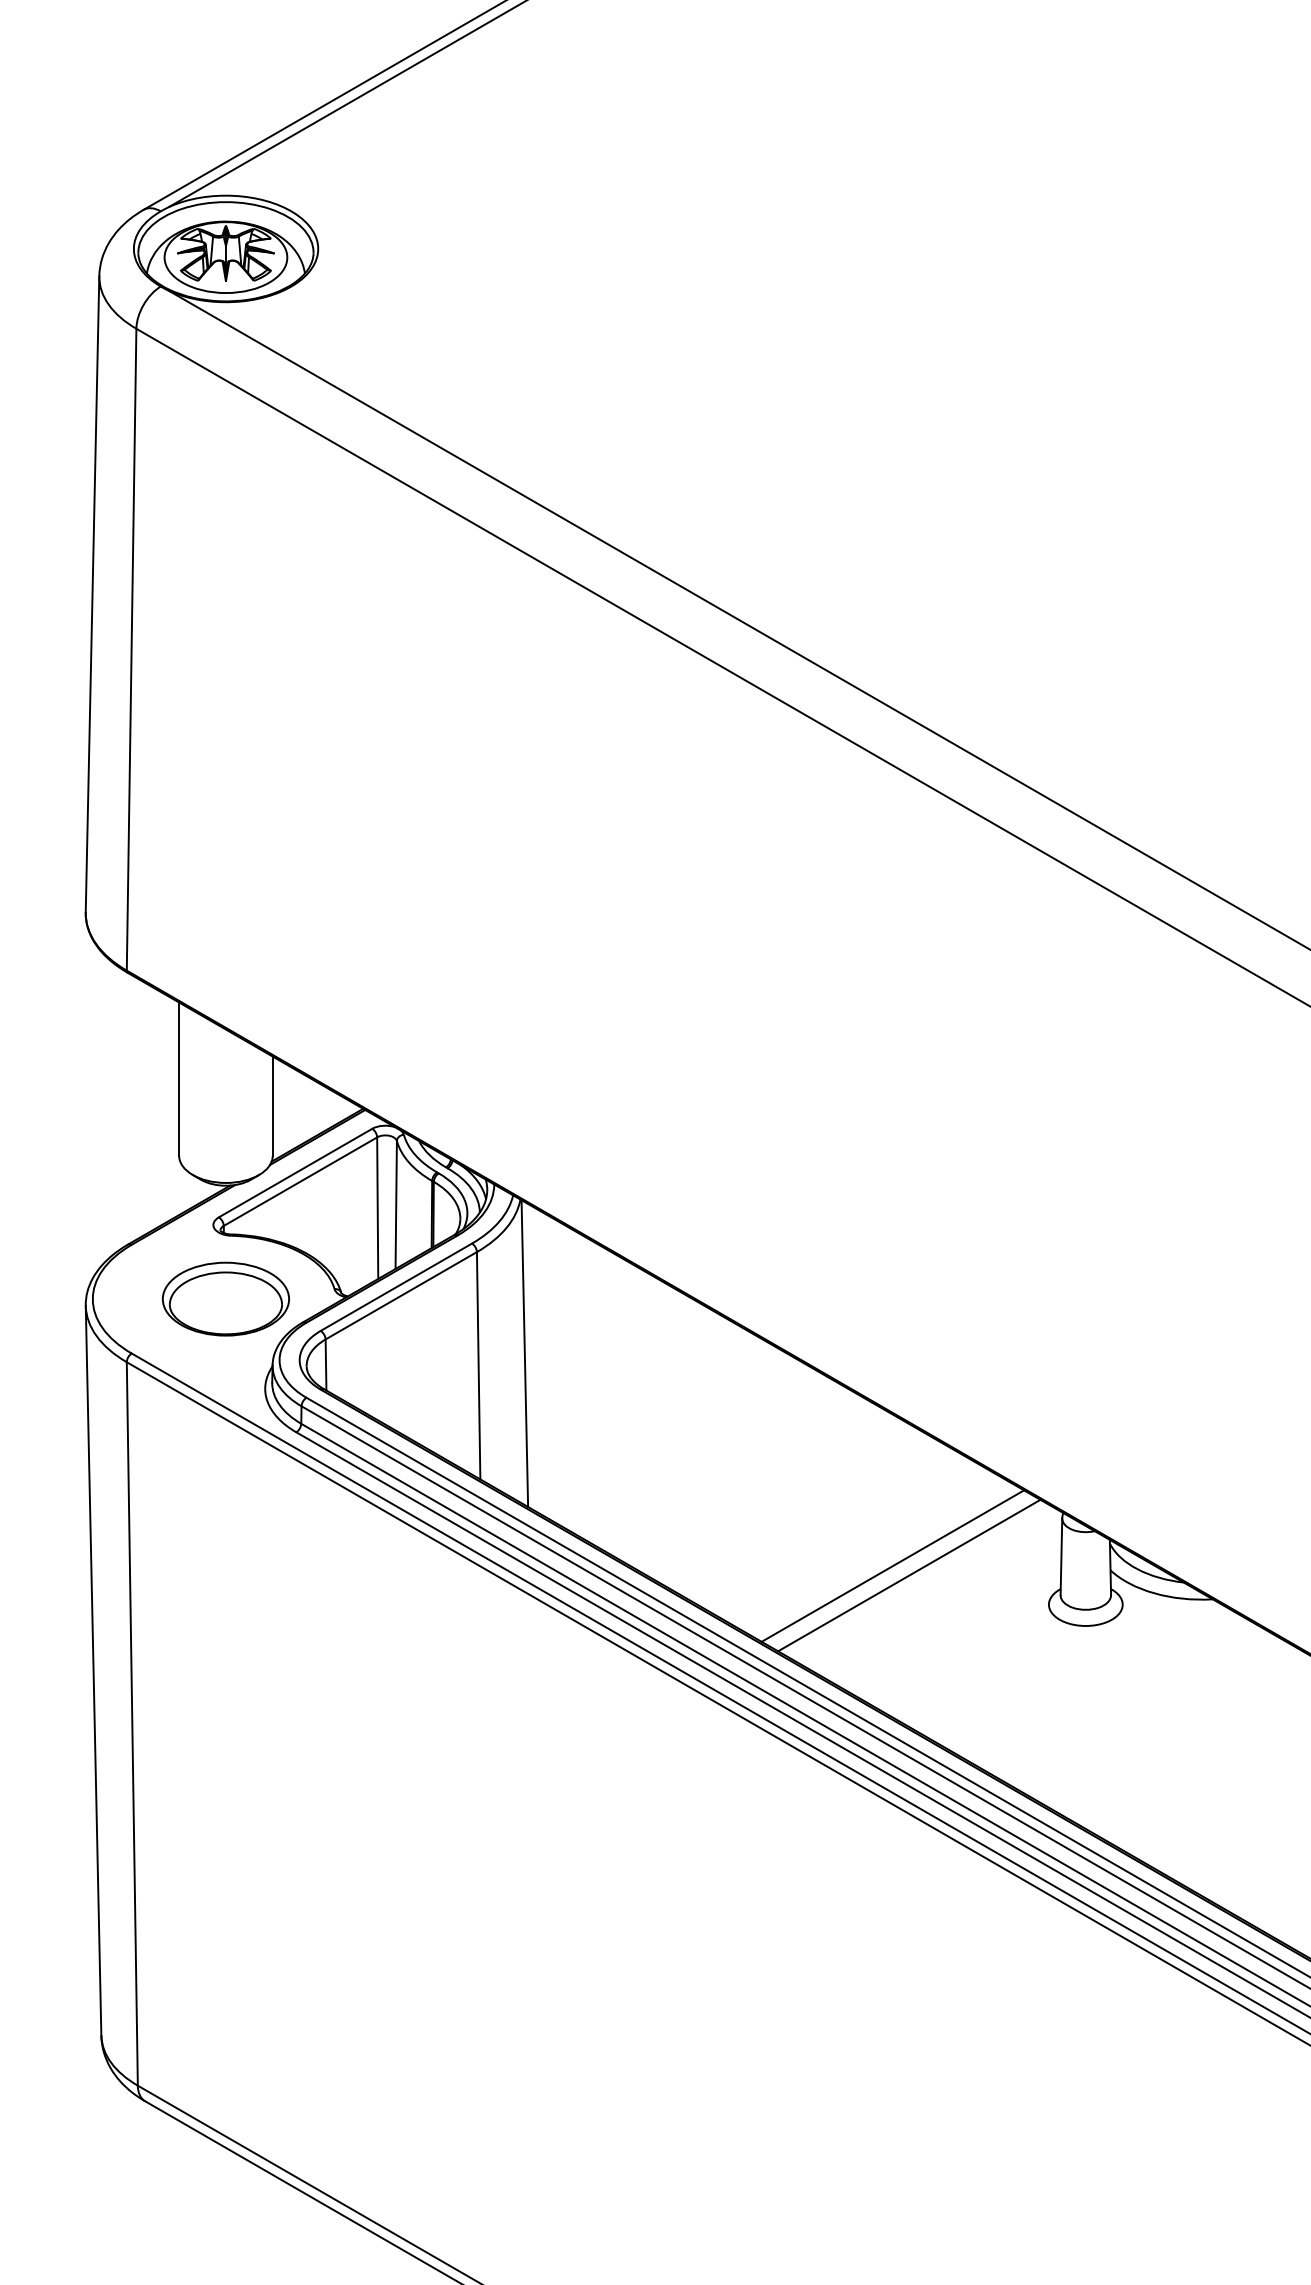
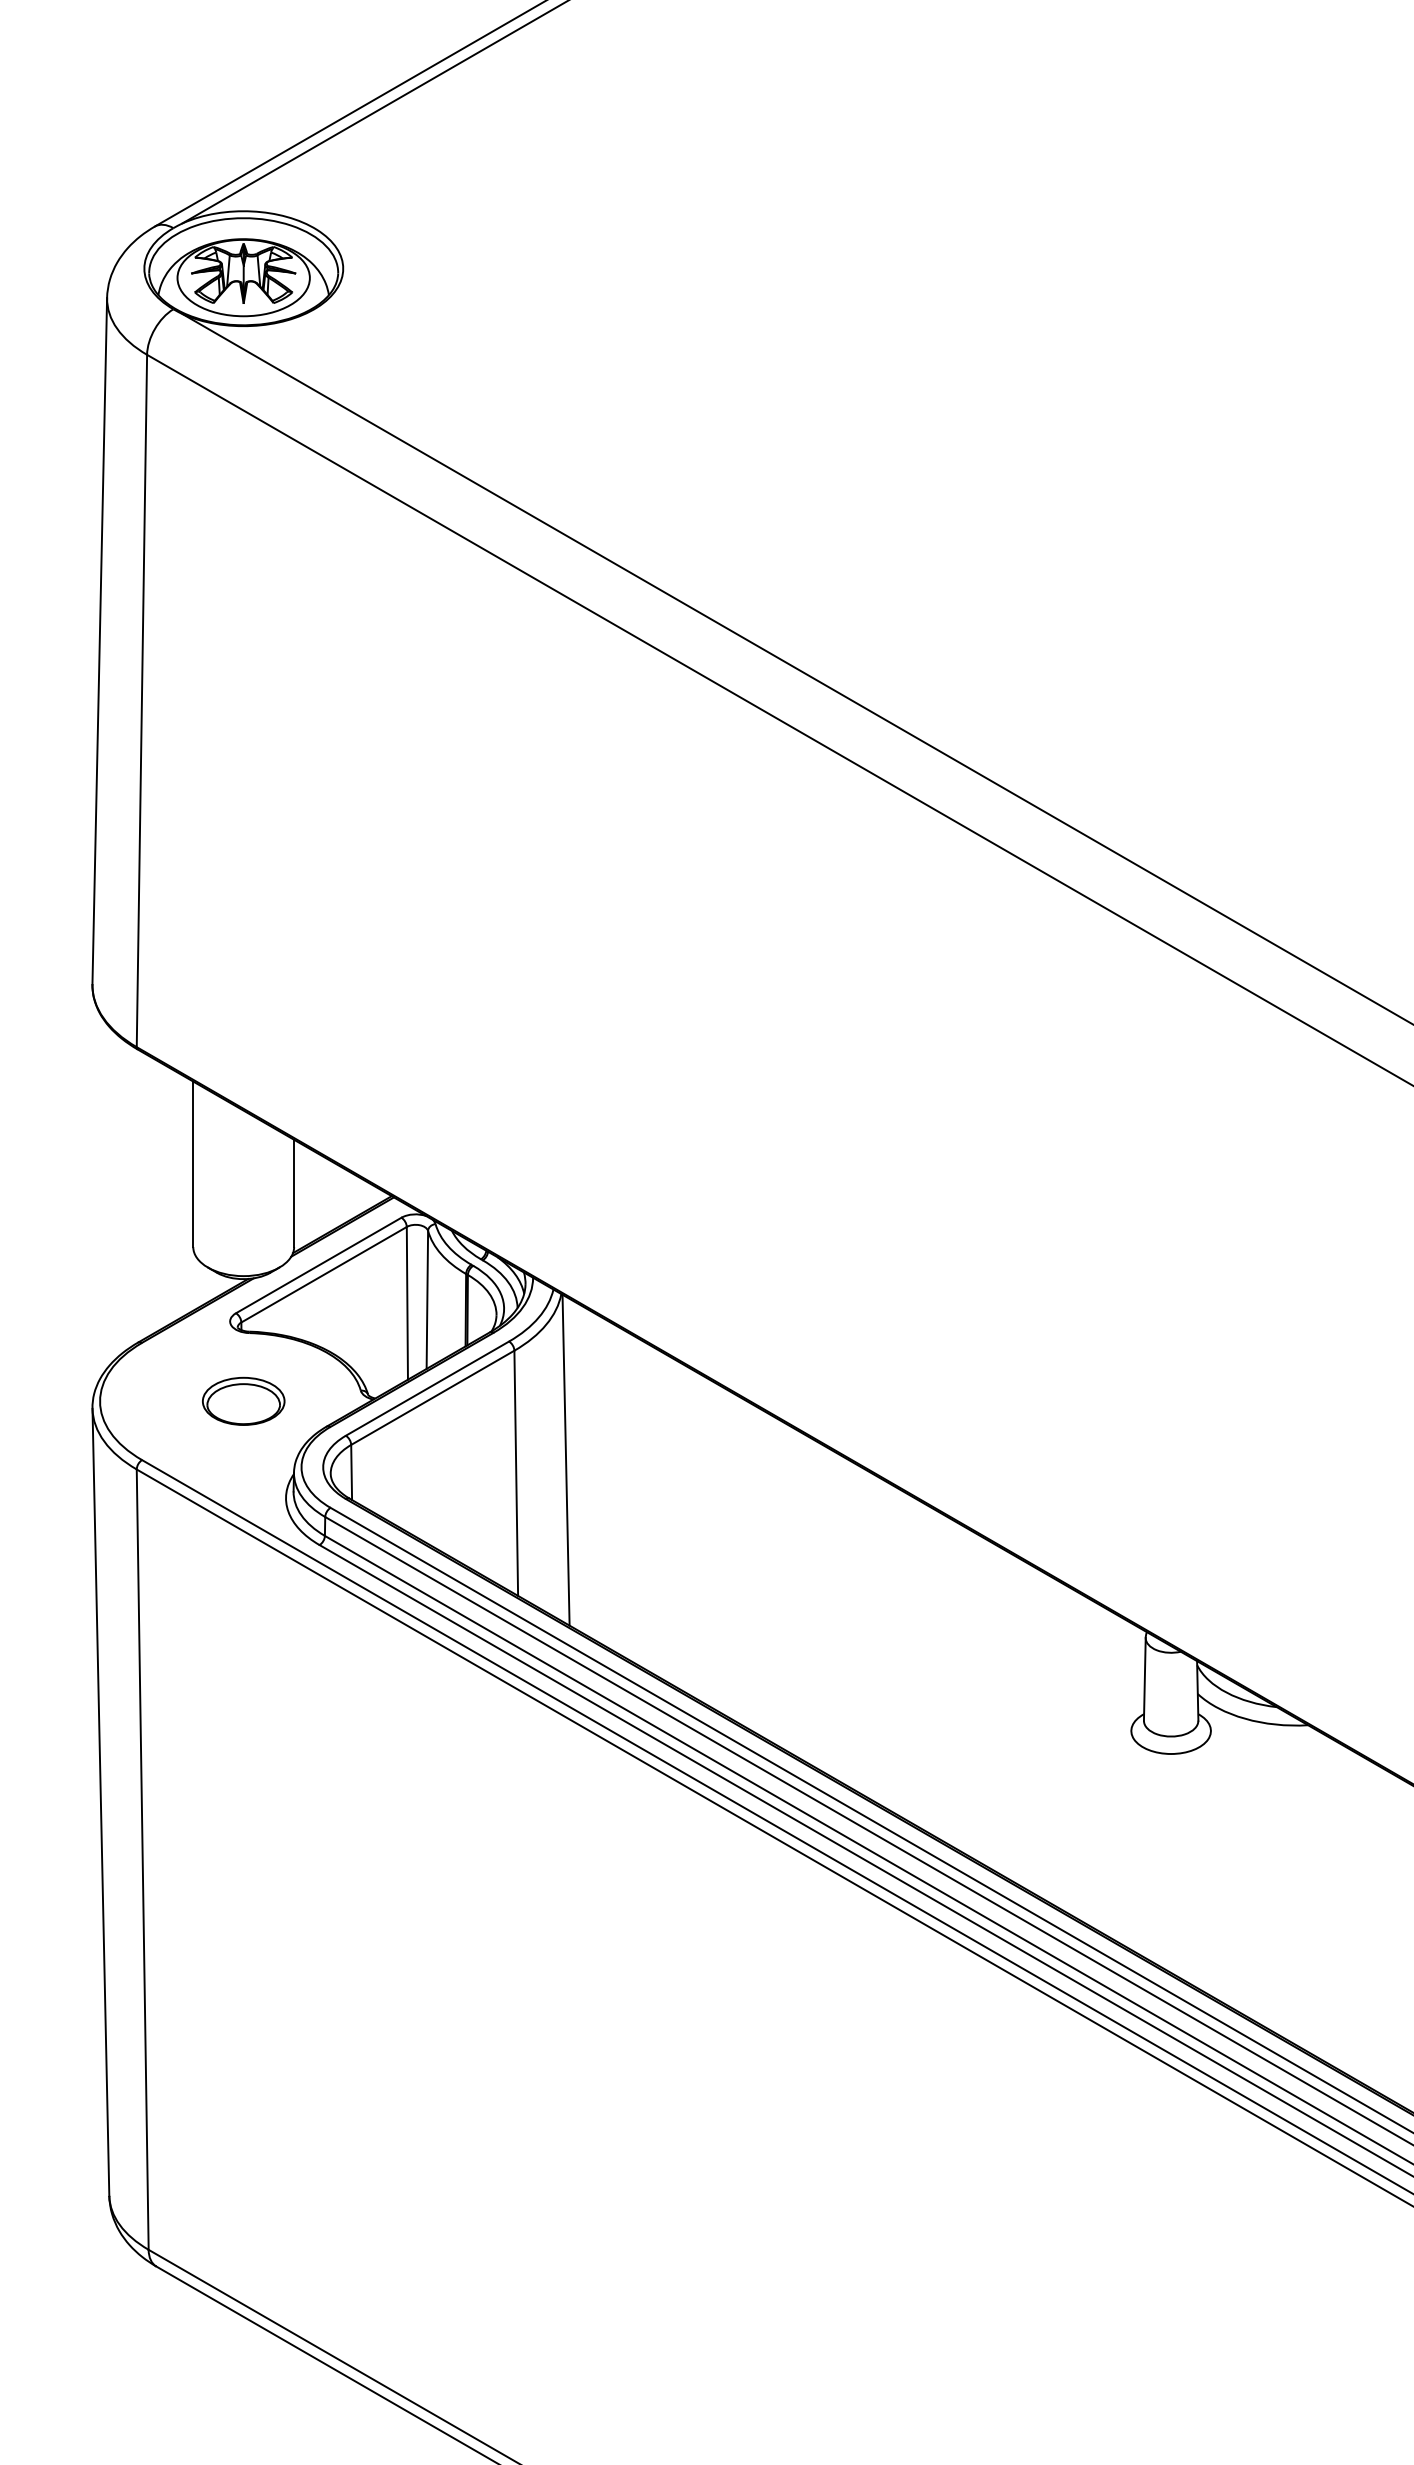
part: (225, 1298) -> (243, 1400), size x0.6
line: (892, 1565) -> (962, 1688), removed
line: (909, 1575) -> (980, 1699), removed

